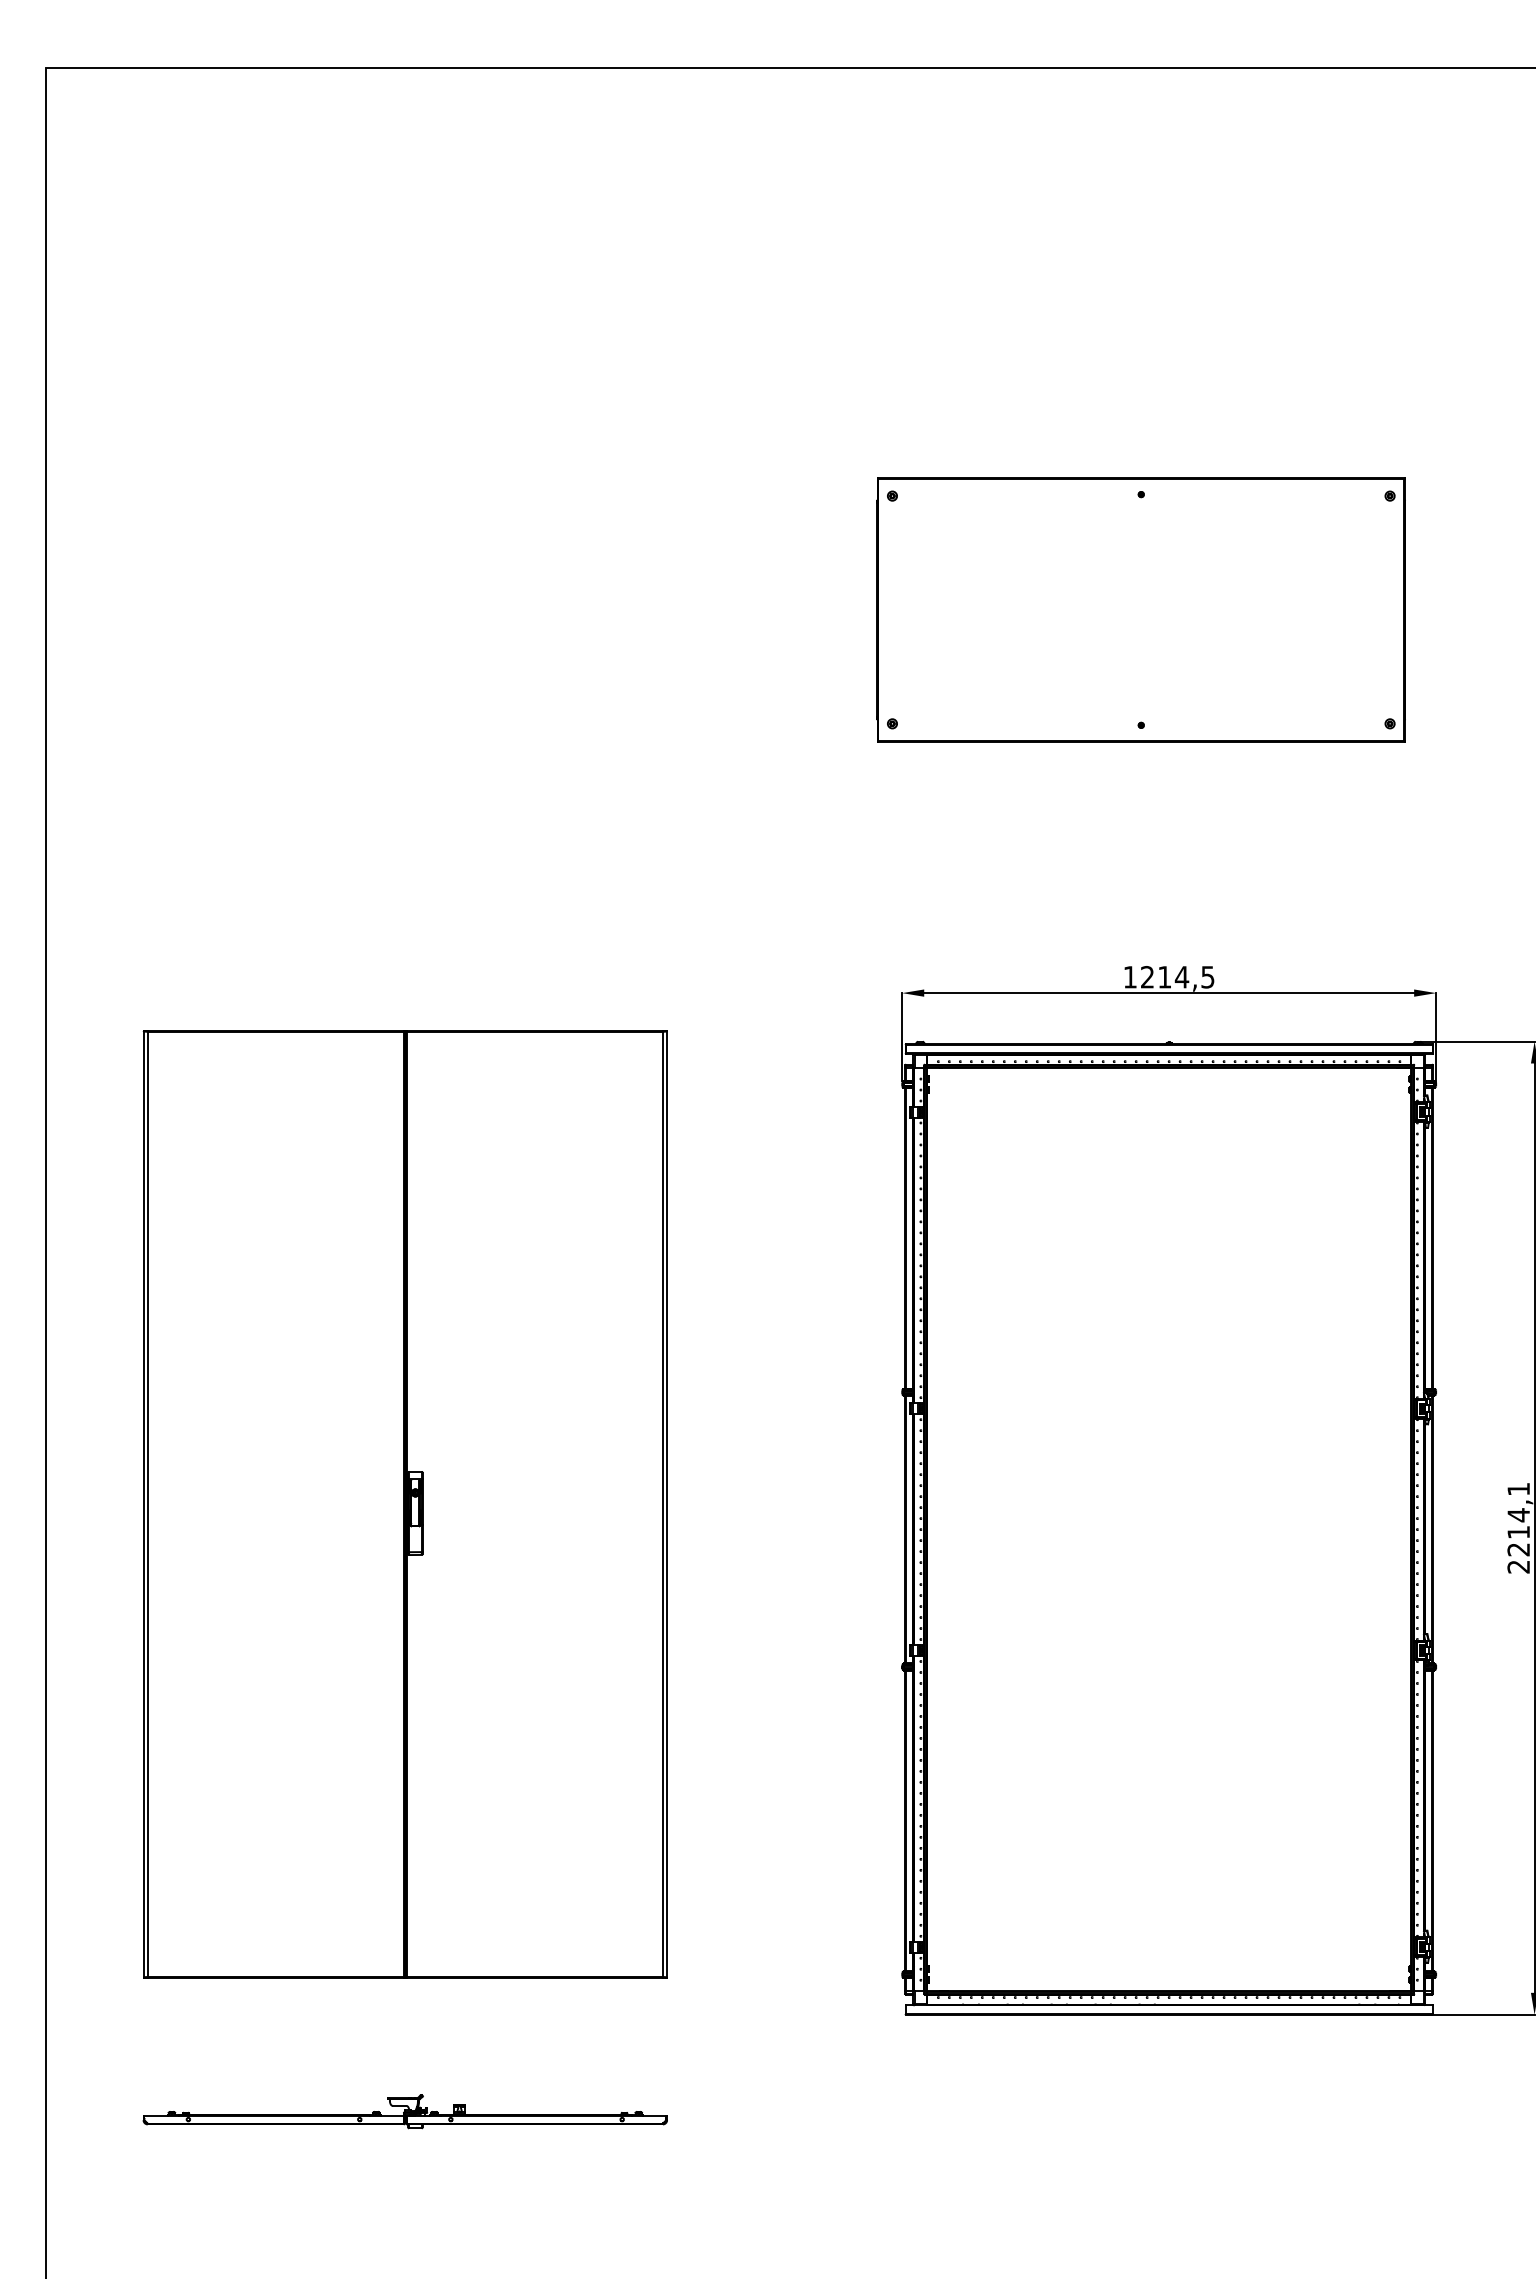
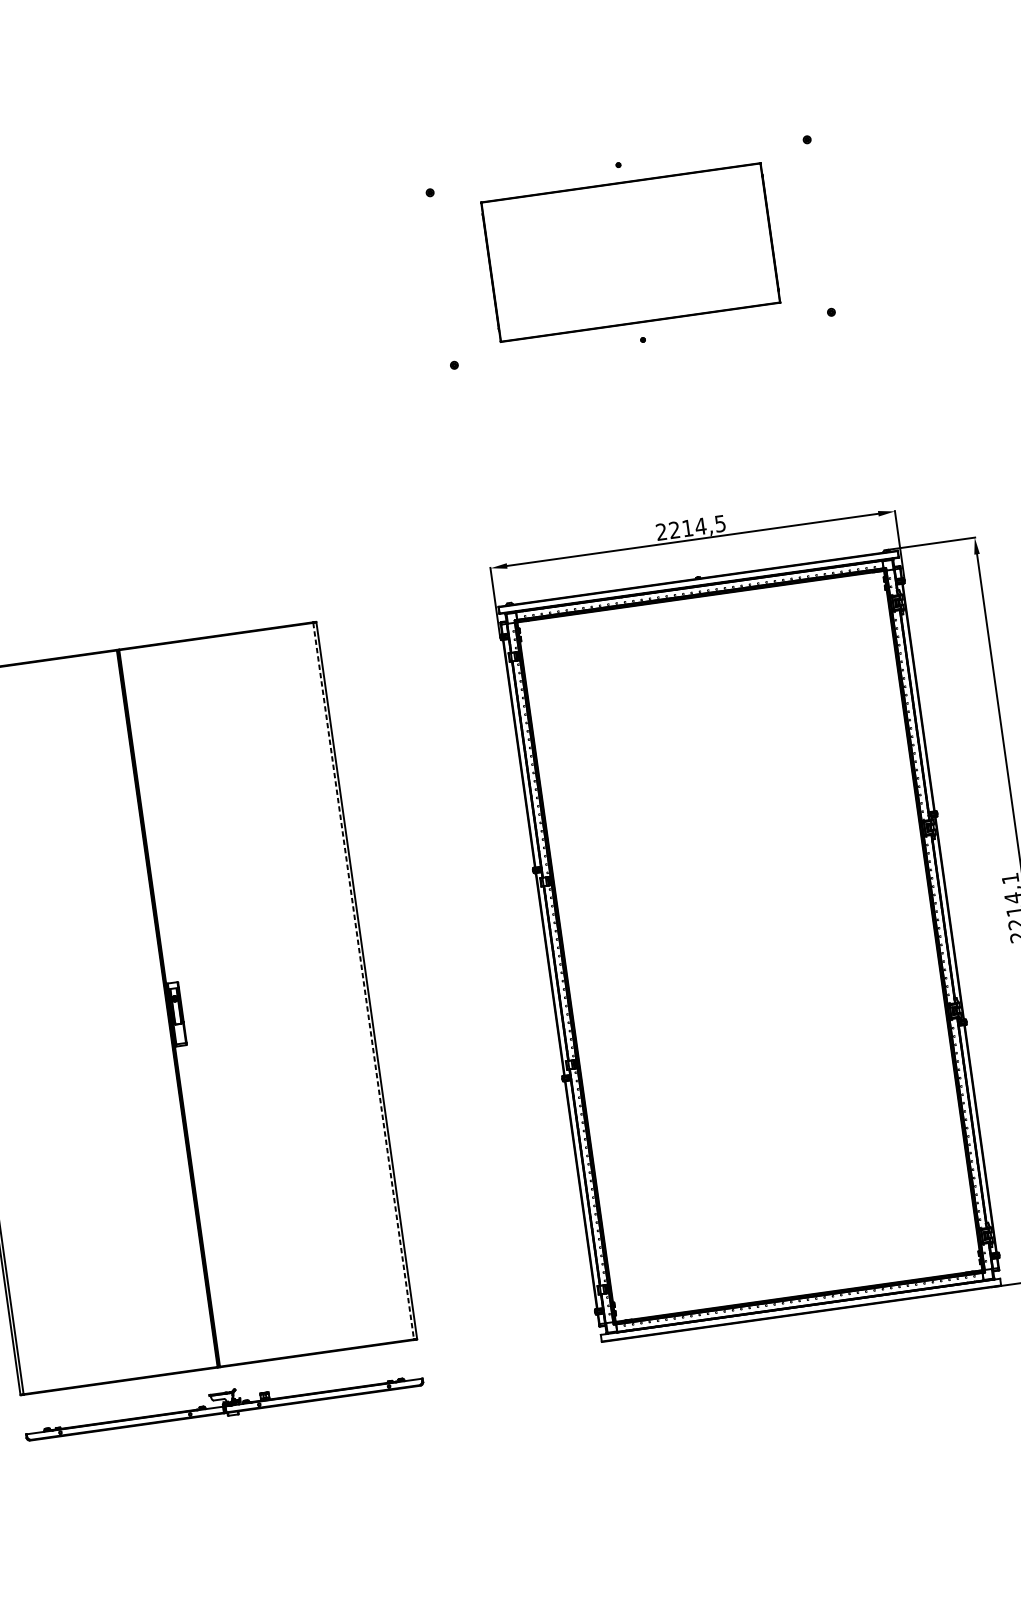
part: (1140, 609) -> (630, 252), size x0.7
text: (1129, 977) -> (661, 532), 1214,5 -> 2214,5
line: (662, 1504) -> (363, 981), solid -> dashed
part: (404, 2111) -> (223, 1403), moved

